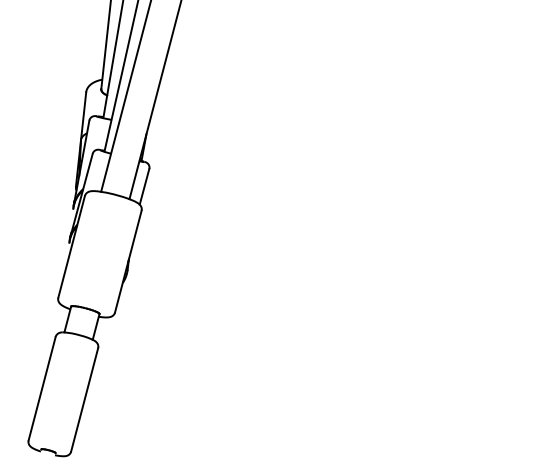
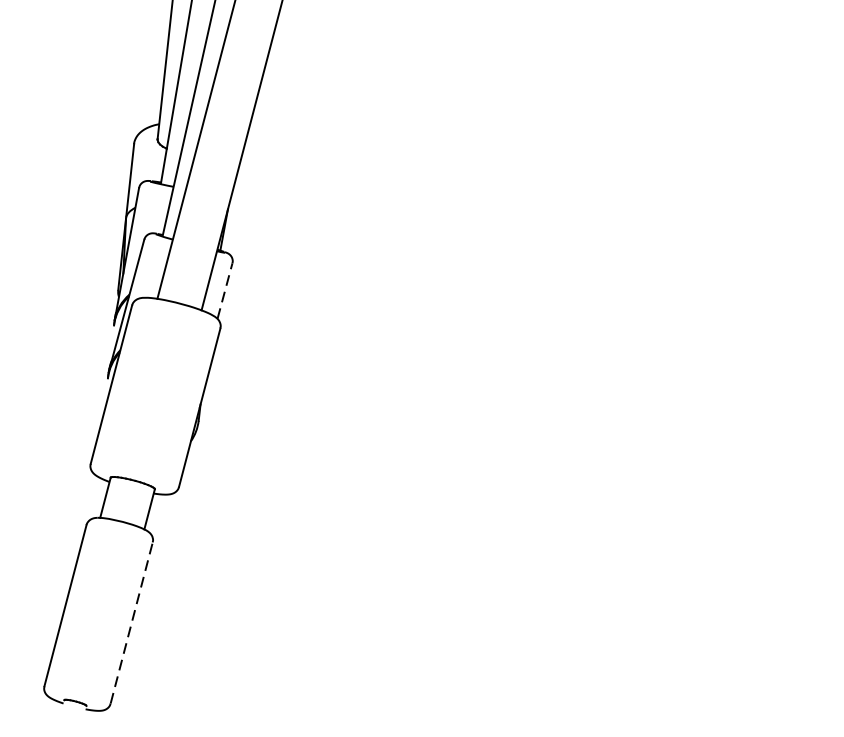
line: (144, 186) -> (224, 290), solid -> dashed
line: (84, 399) -> (131, 622), solid -> dashed

